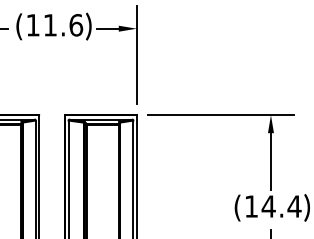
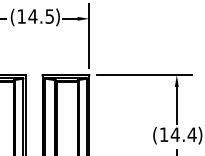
text: (63, 25) -> (41, 16), (11.6 -> (14.5

